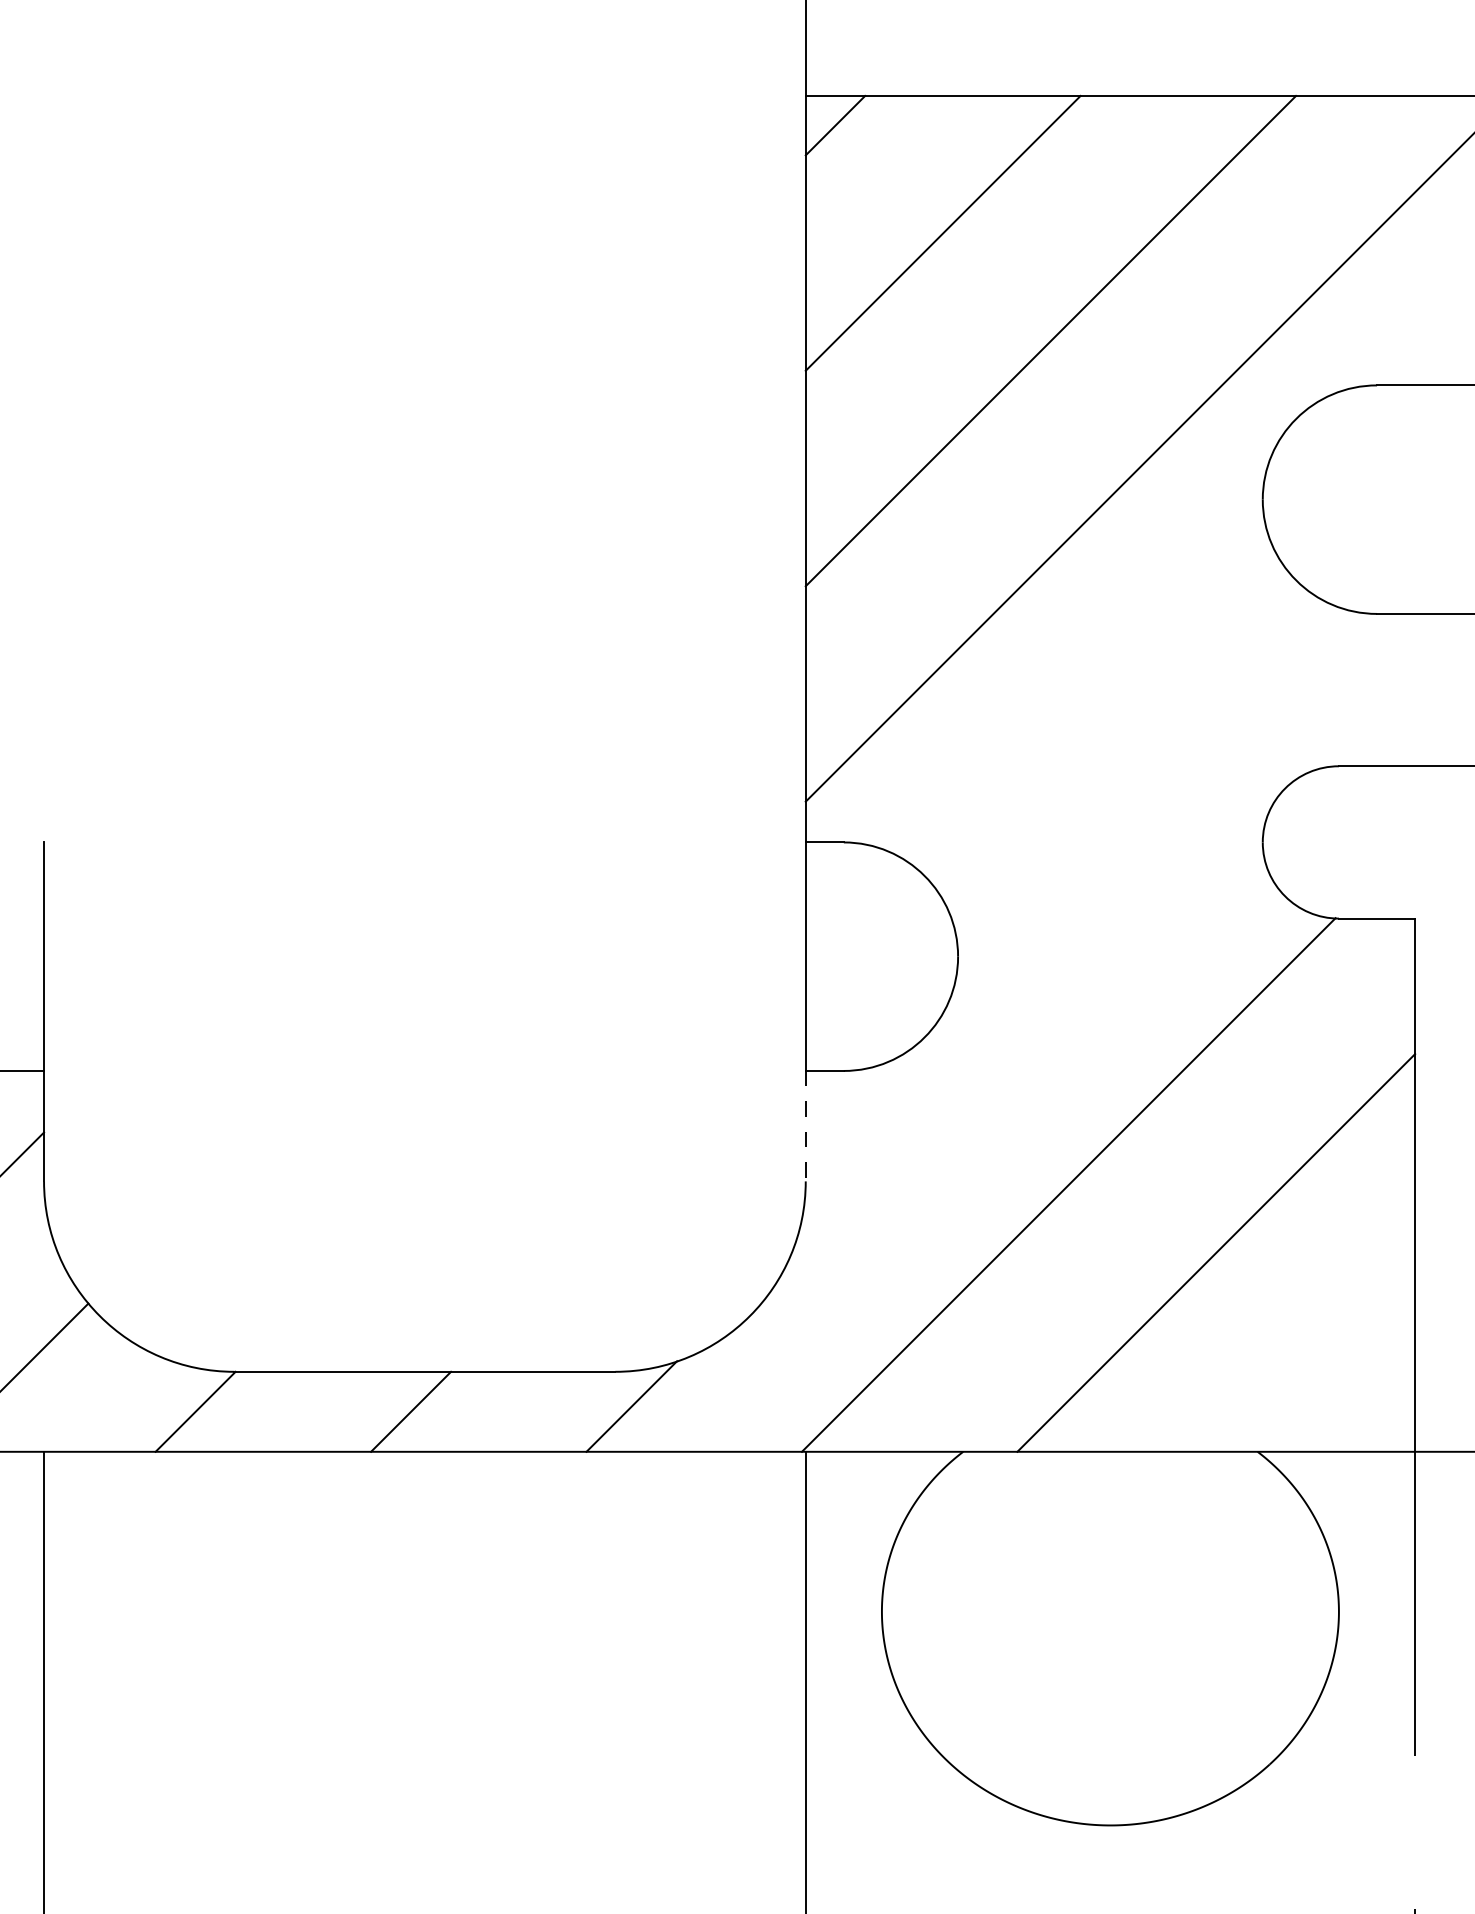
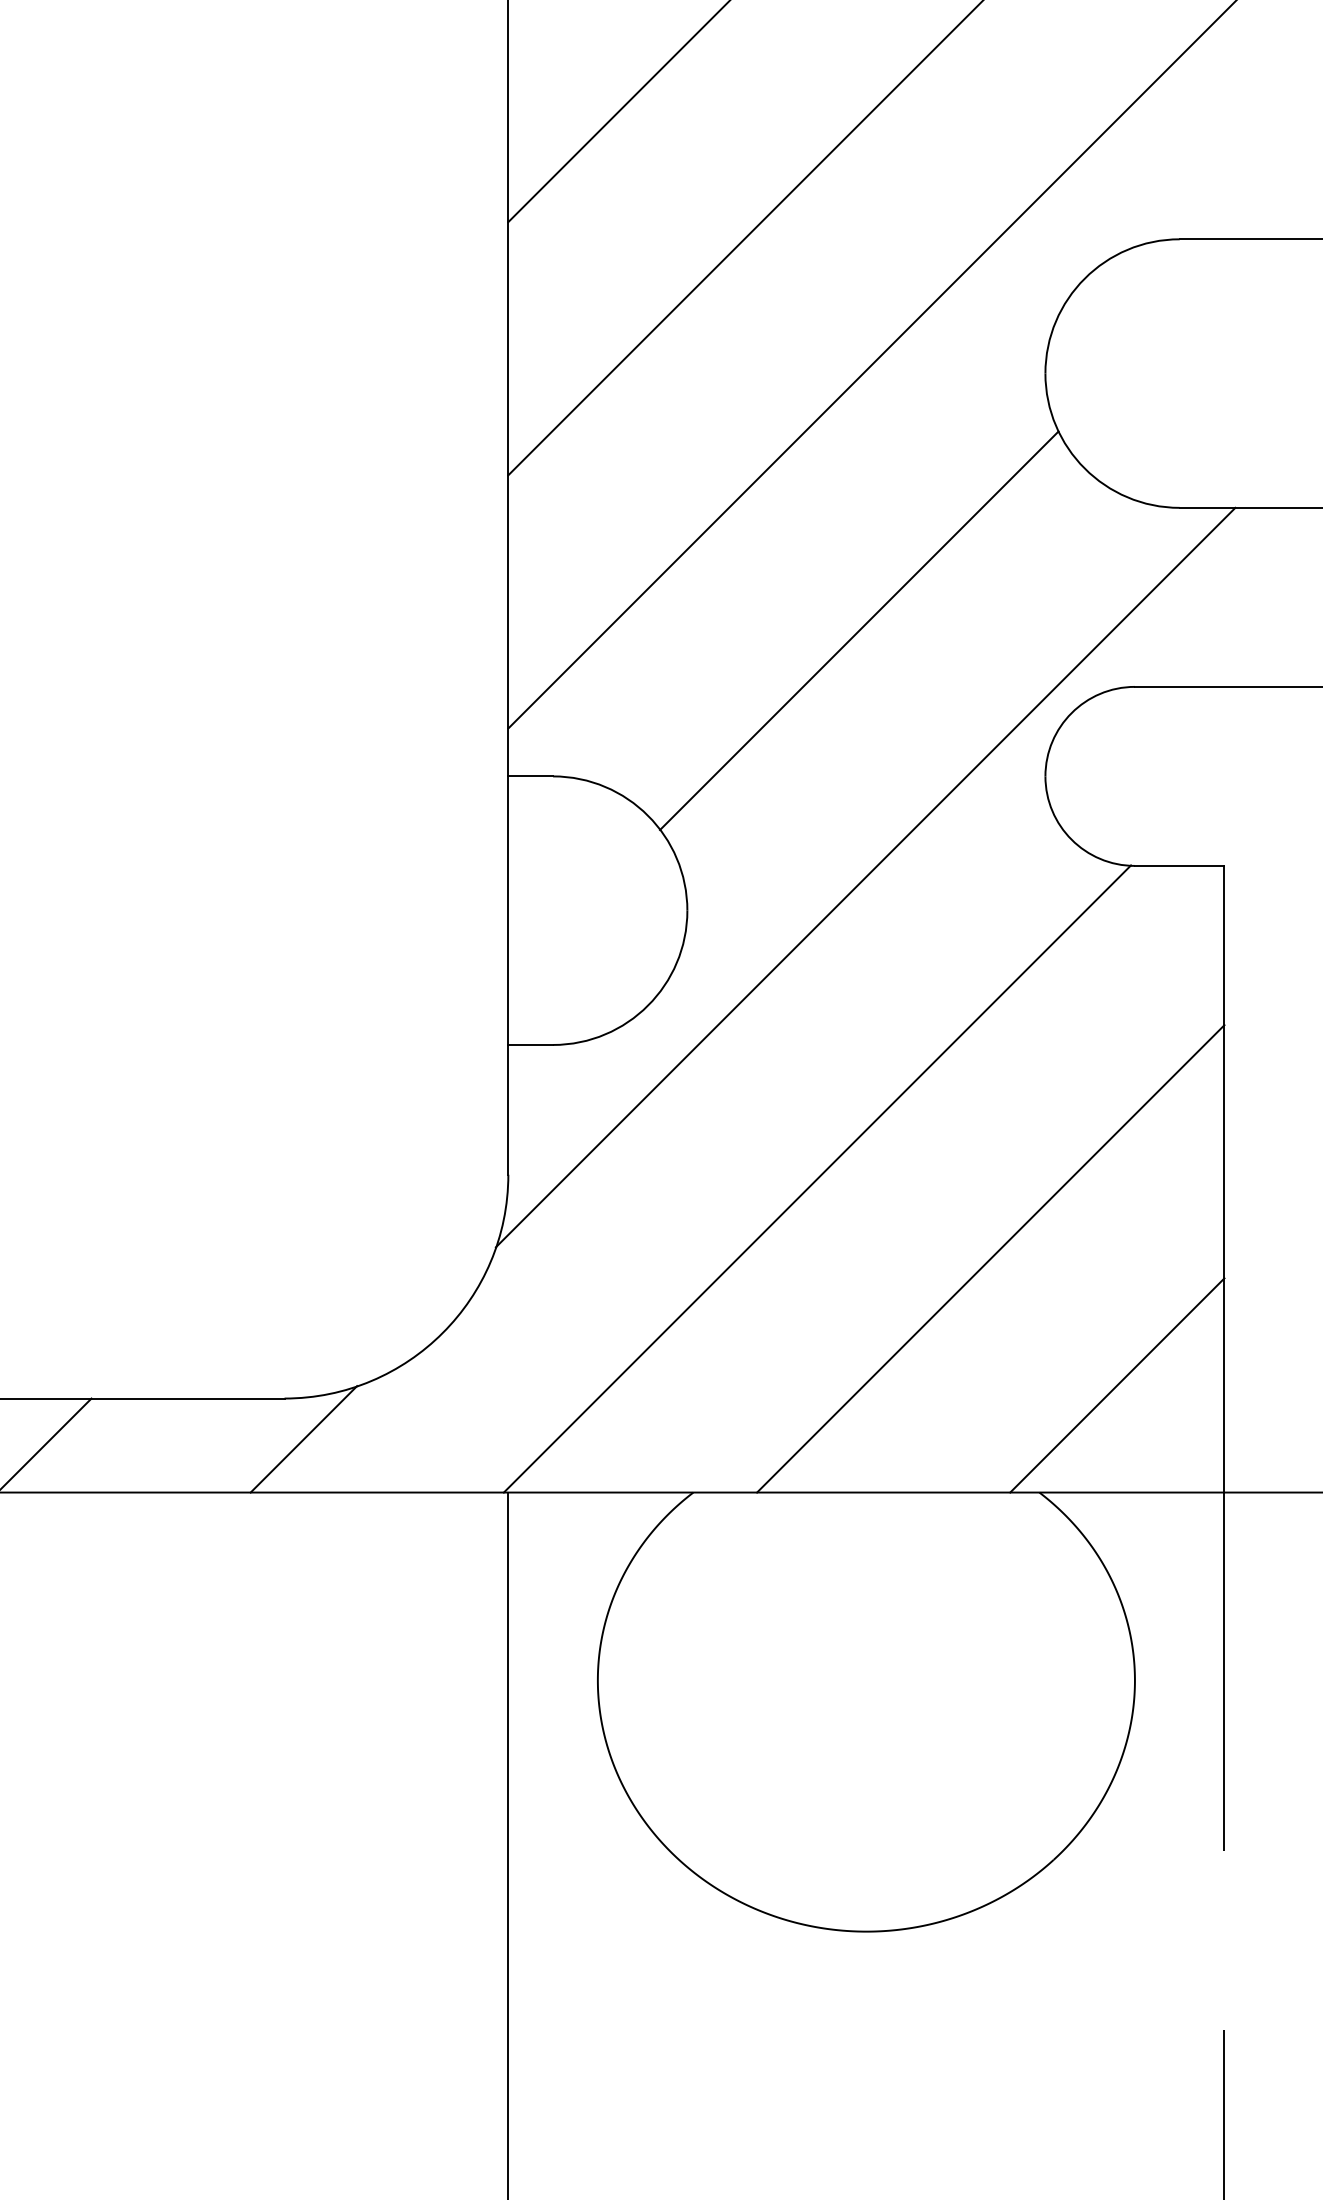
line: (1103, 718) -> (858, 630), added
line: (1109, 928) -> (865, 877), added
line: (805, 1126) -> (508, 1110), dashed -> solid
line: (1323, 1360) -> (1116, 1385), added

